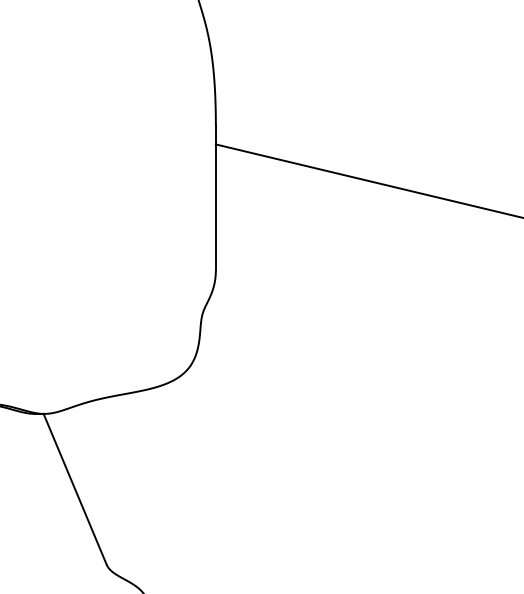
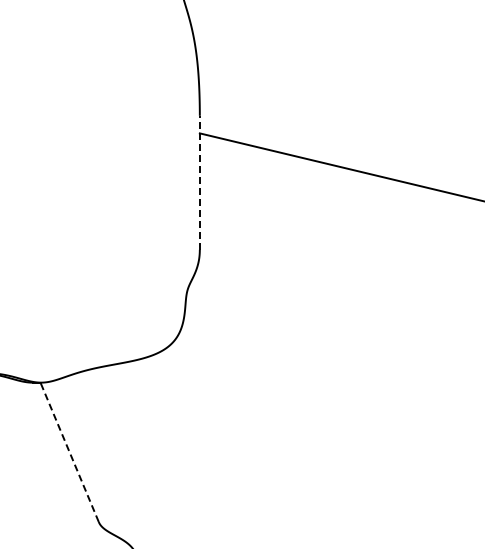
line: (215, 197) -> (199, 182), solid -> dashed
line: (74, 488) -> (69, 451), solid -> dashed

